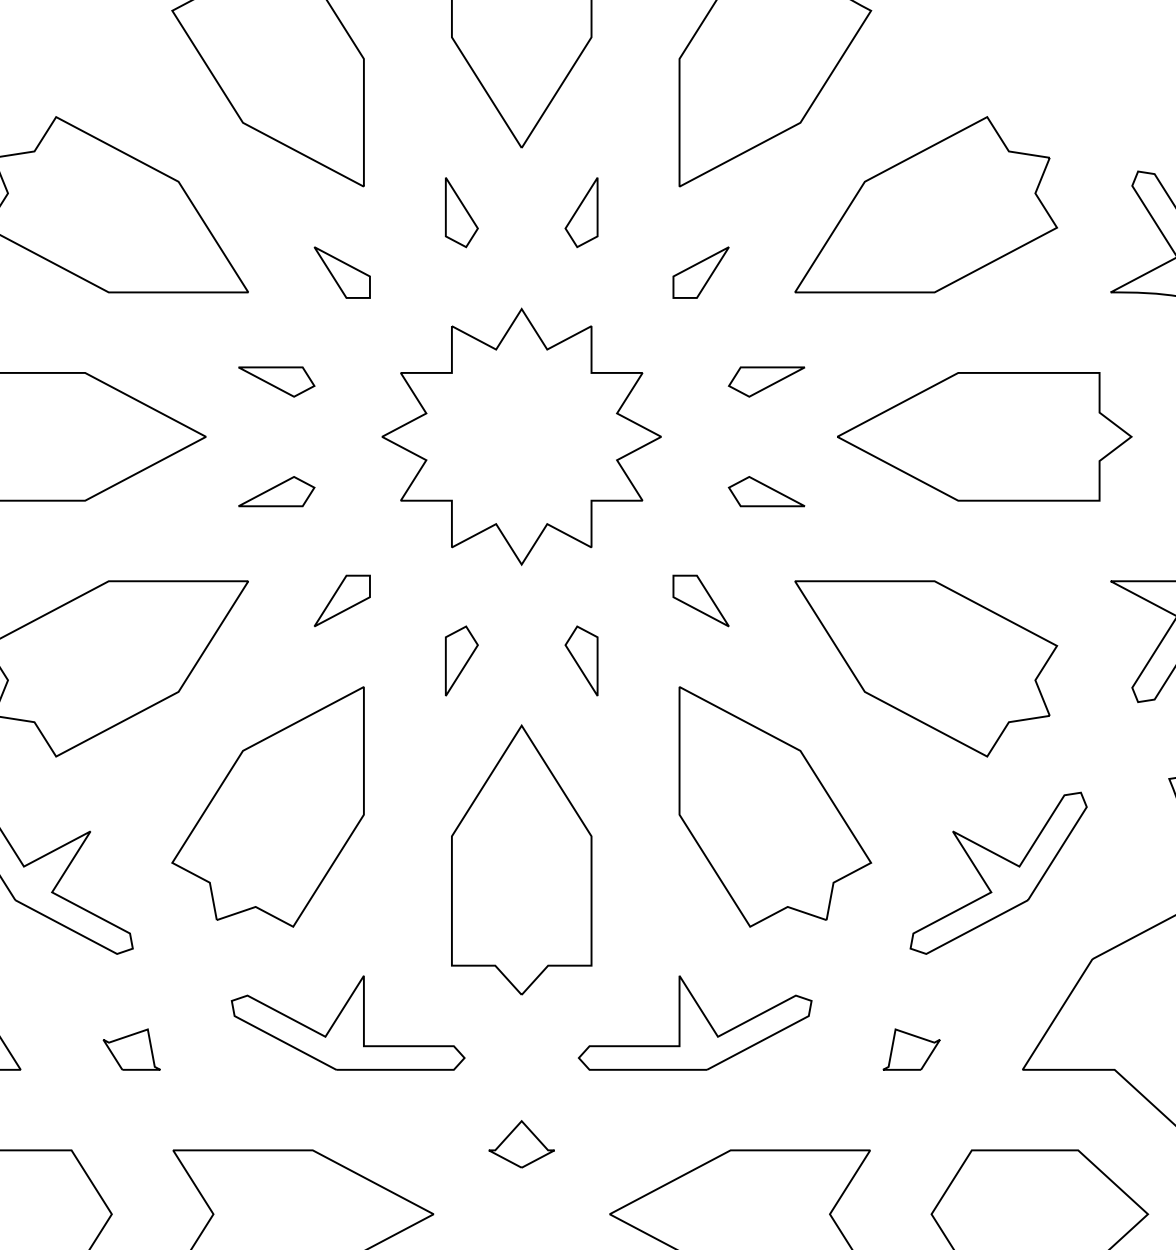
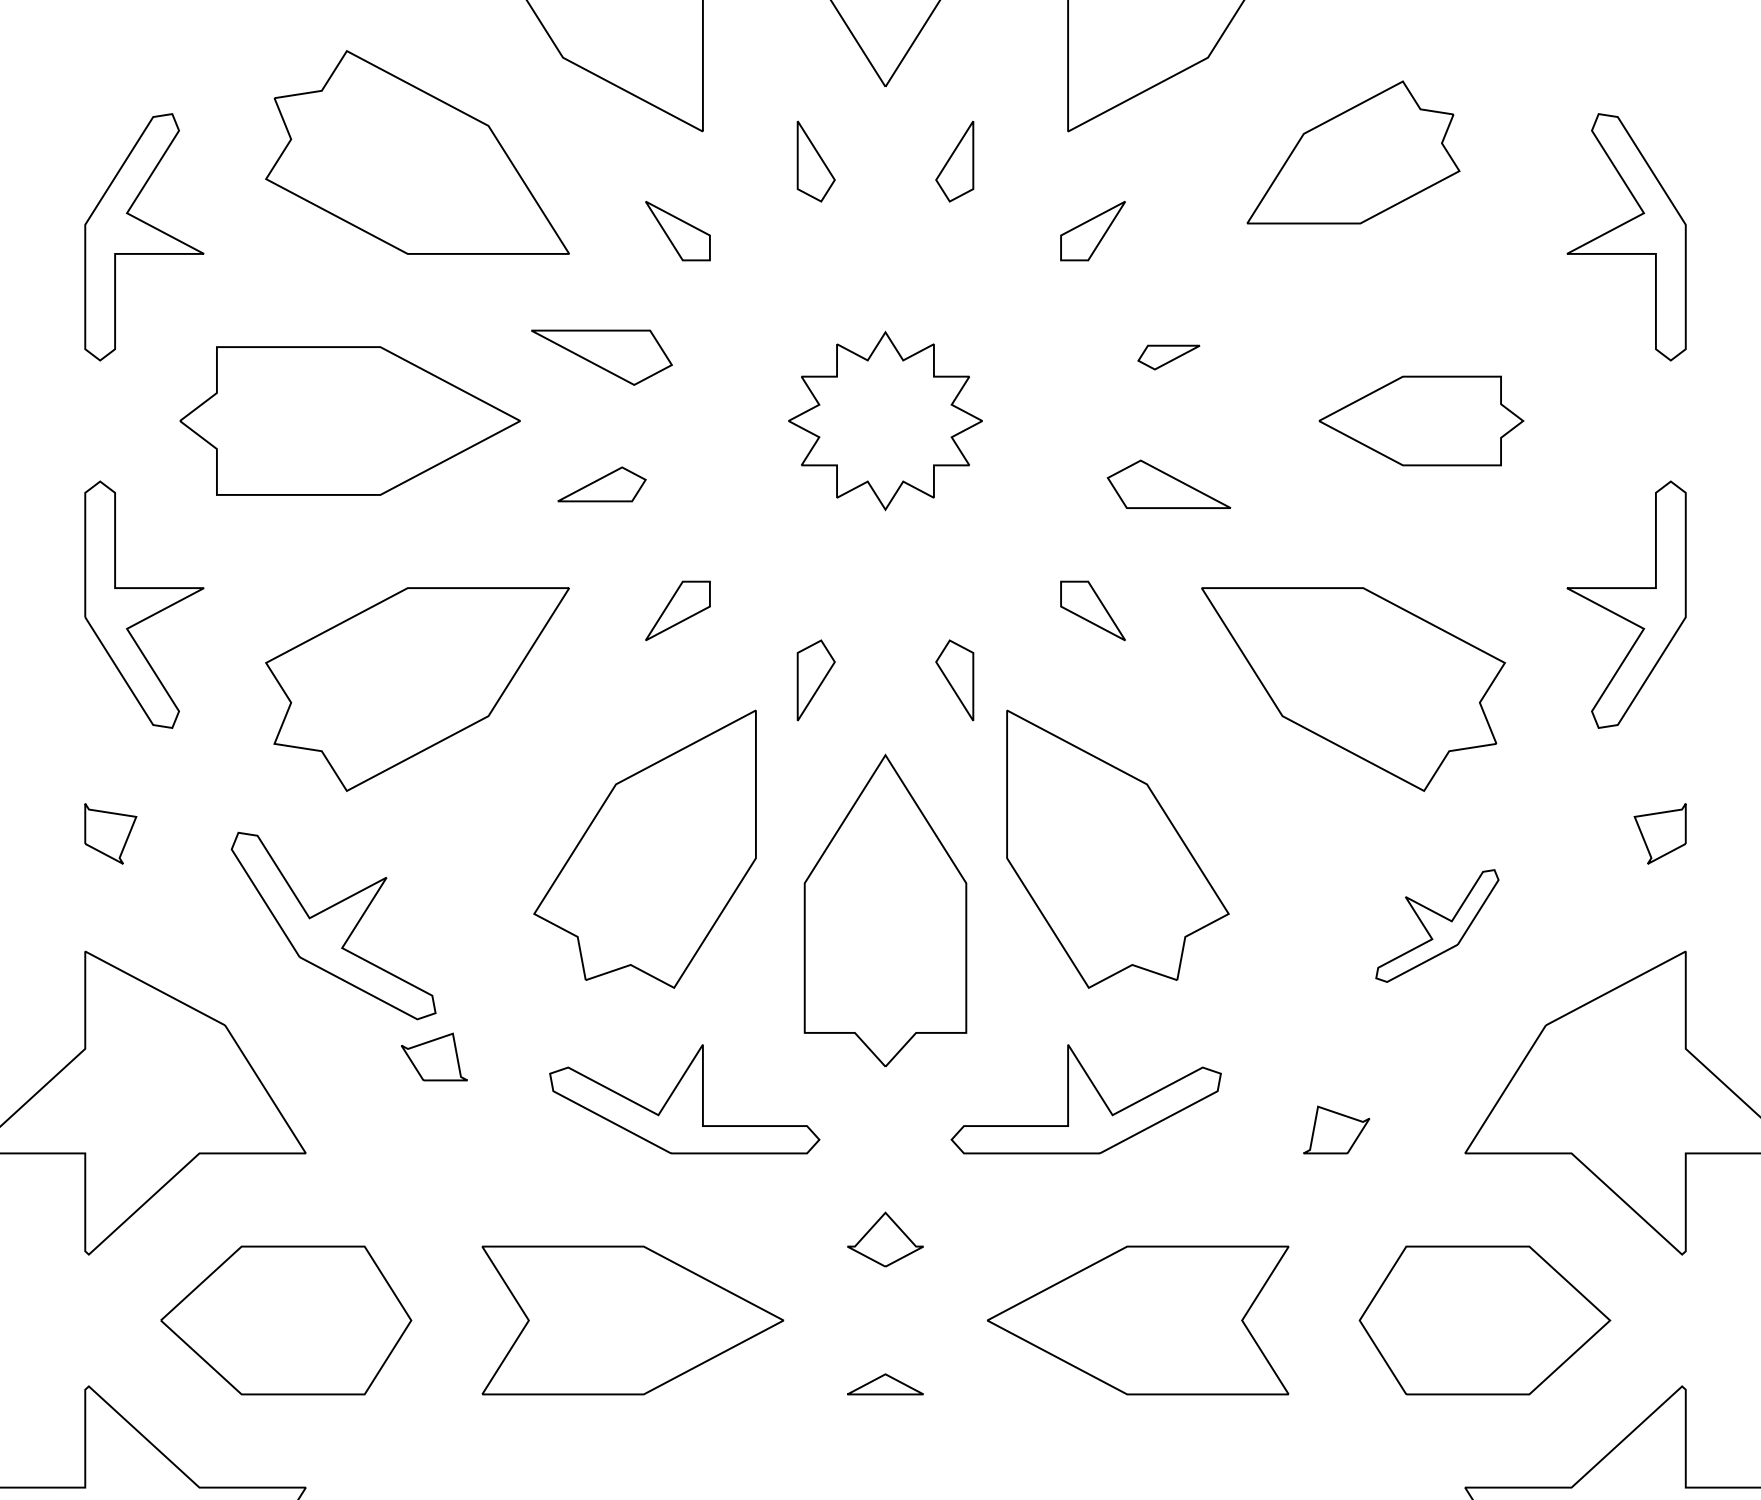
part: (926, 204) -> (1353, 152), size x0.7
part: (276, 381) -> (601, 357), size x1.6
part: (766, 381) -> (1168, 357), size x0.7
part: (521, 436) -> (885, 420), size x0.6
part: (984, 436) -> (1421, 420), size x0.6
part: (766, 491) -> (1168, 484), size x1.4
part: (267, 806) -> (644, 848), moved
part: (774, 806) -> (1117, 848), moved
part: (998, 872) -> (1437, 925), size x0.6
part: (131, 1049) -> (434, 1056), moved

